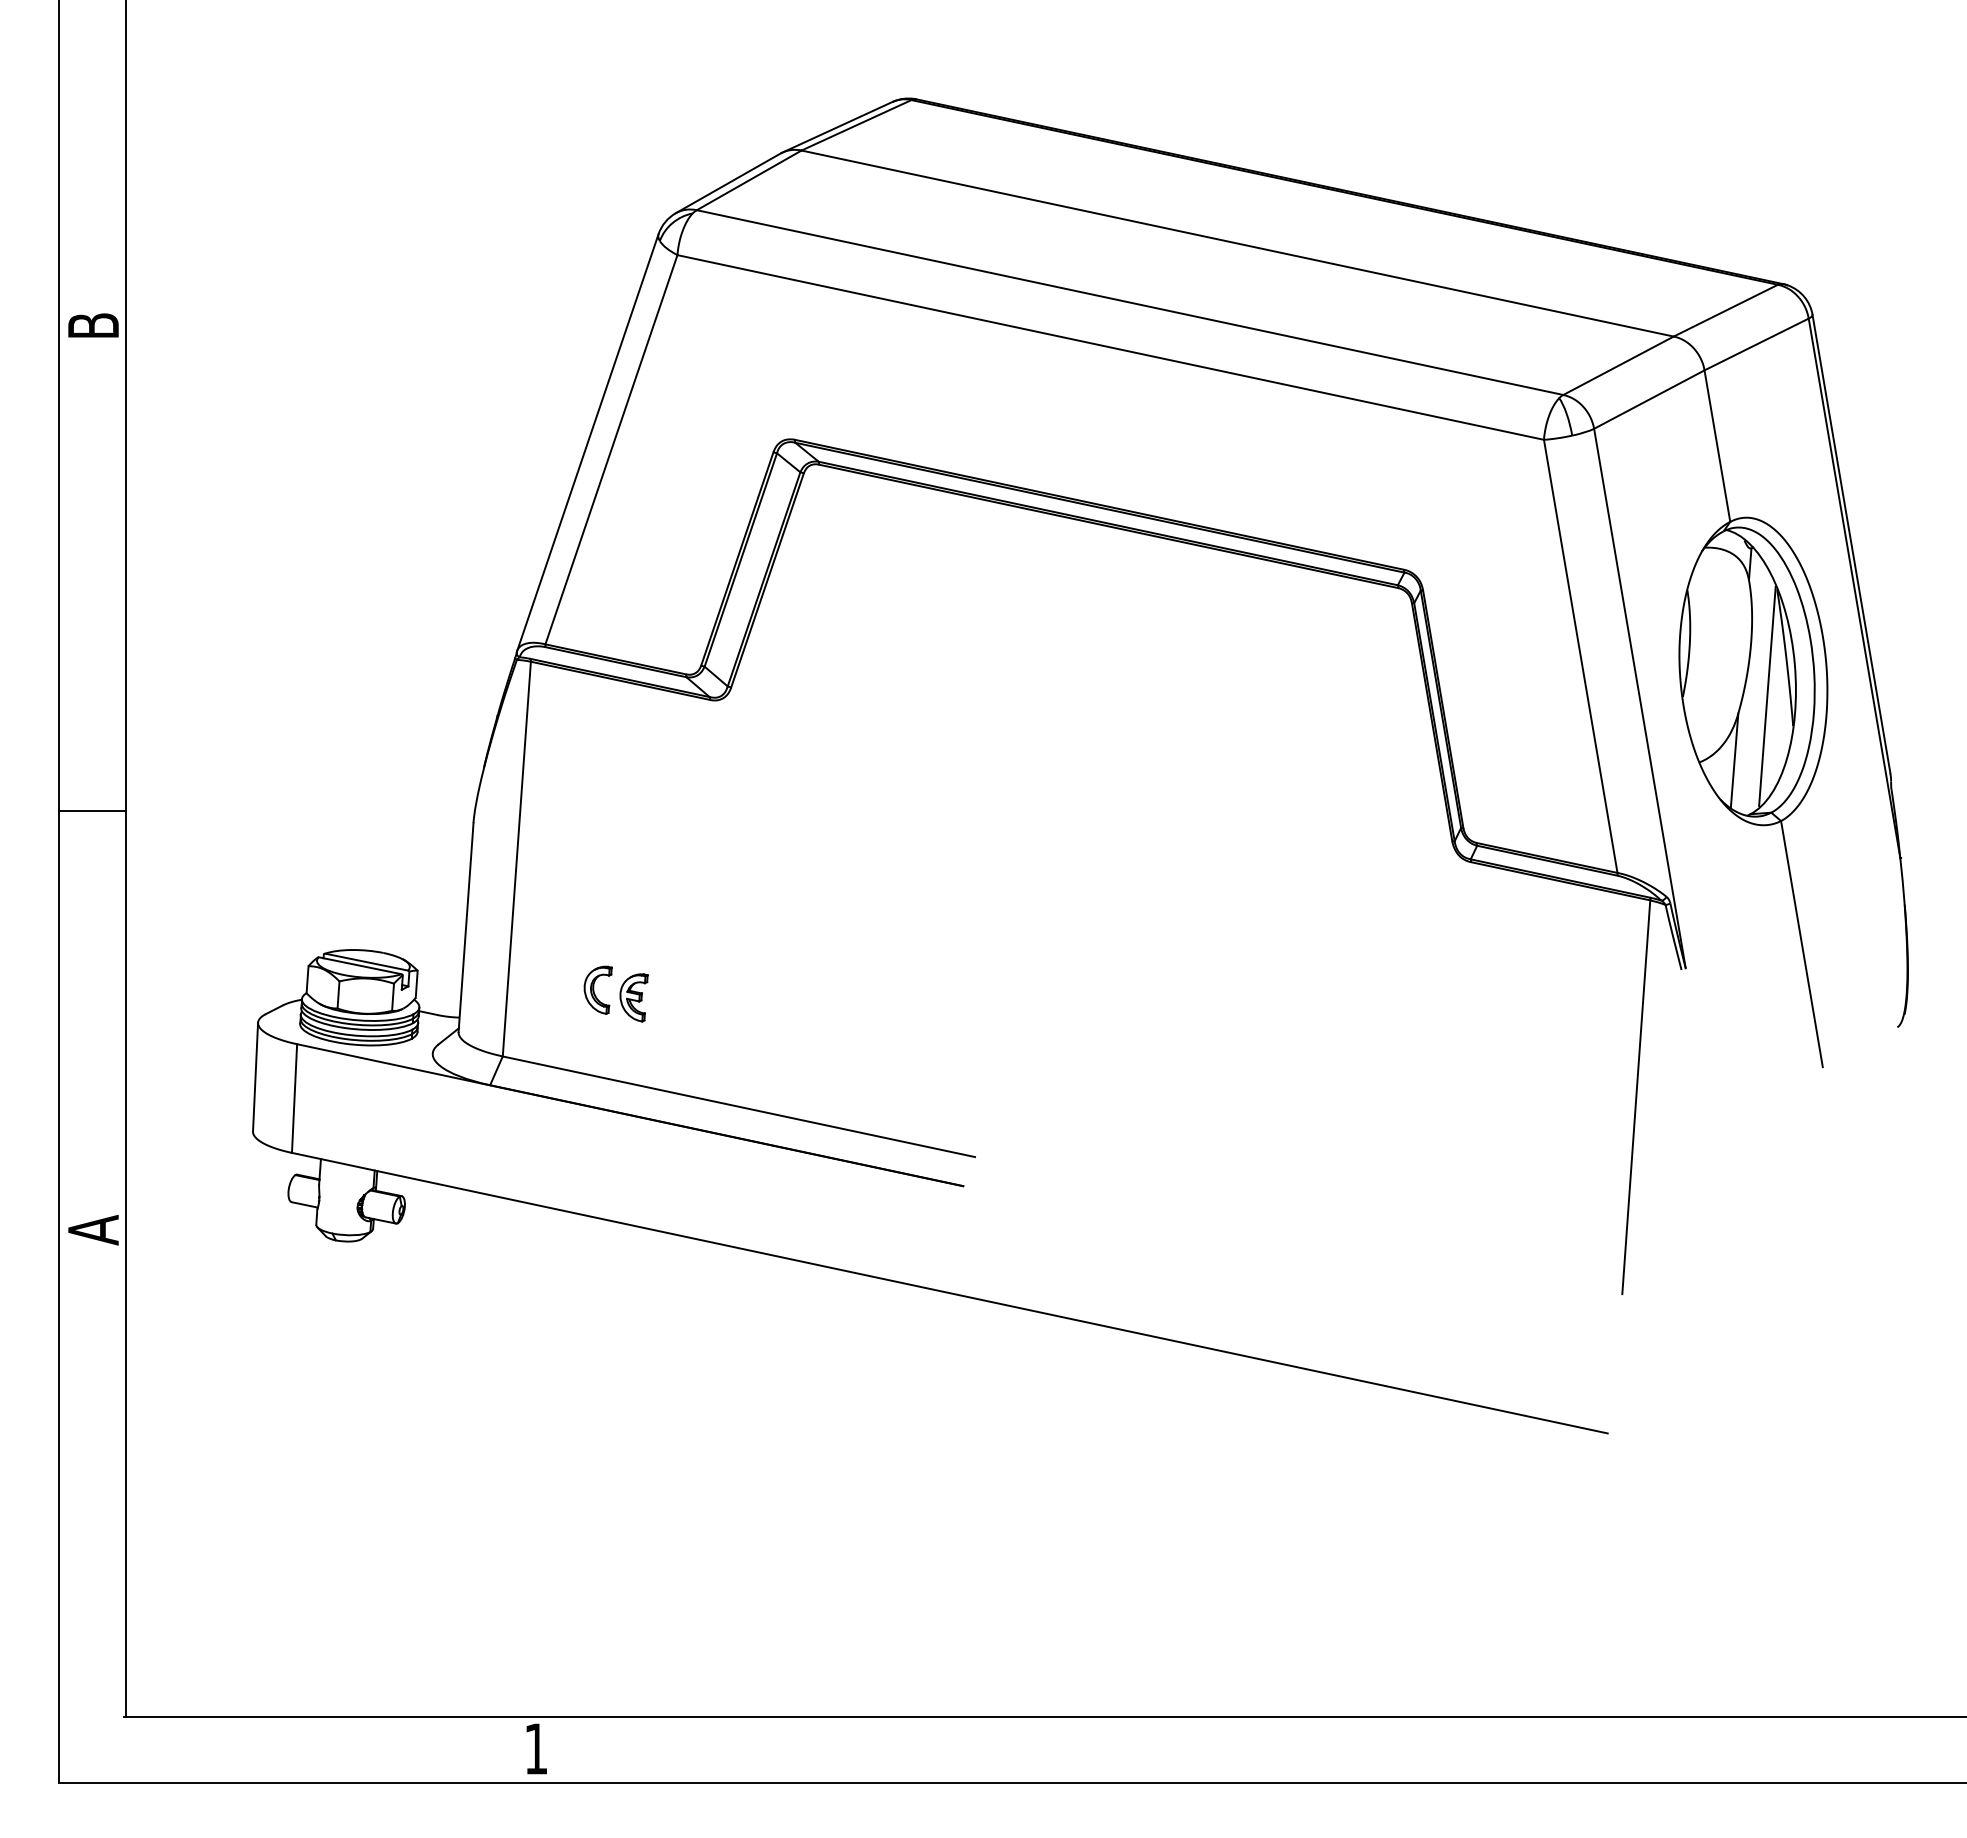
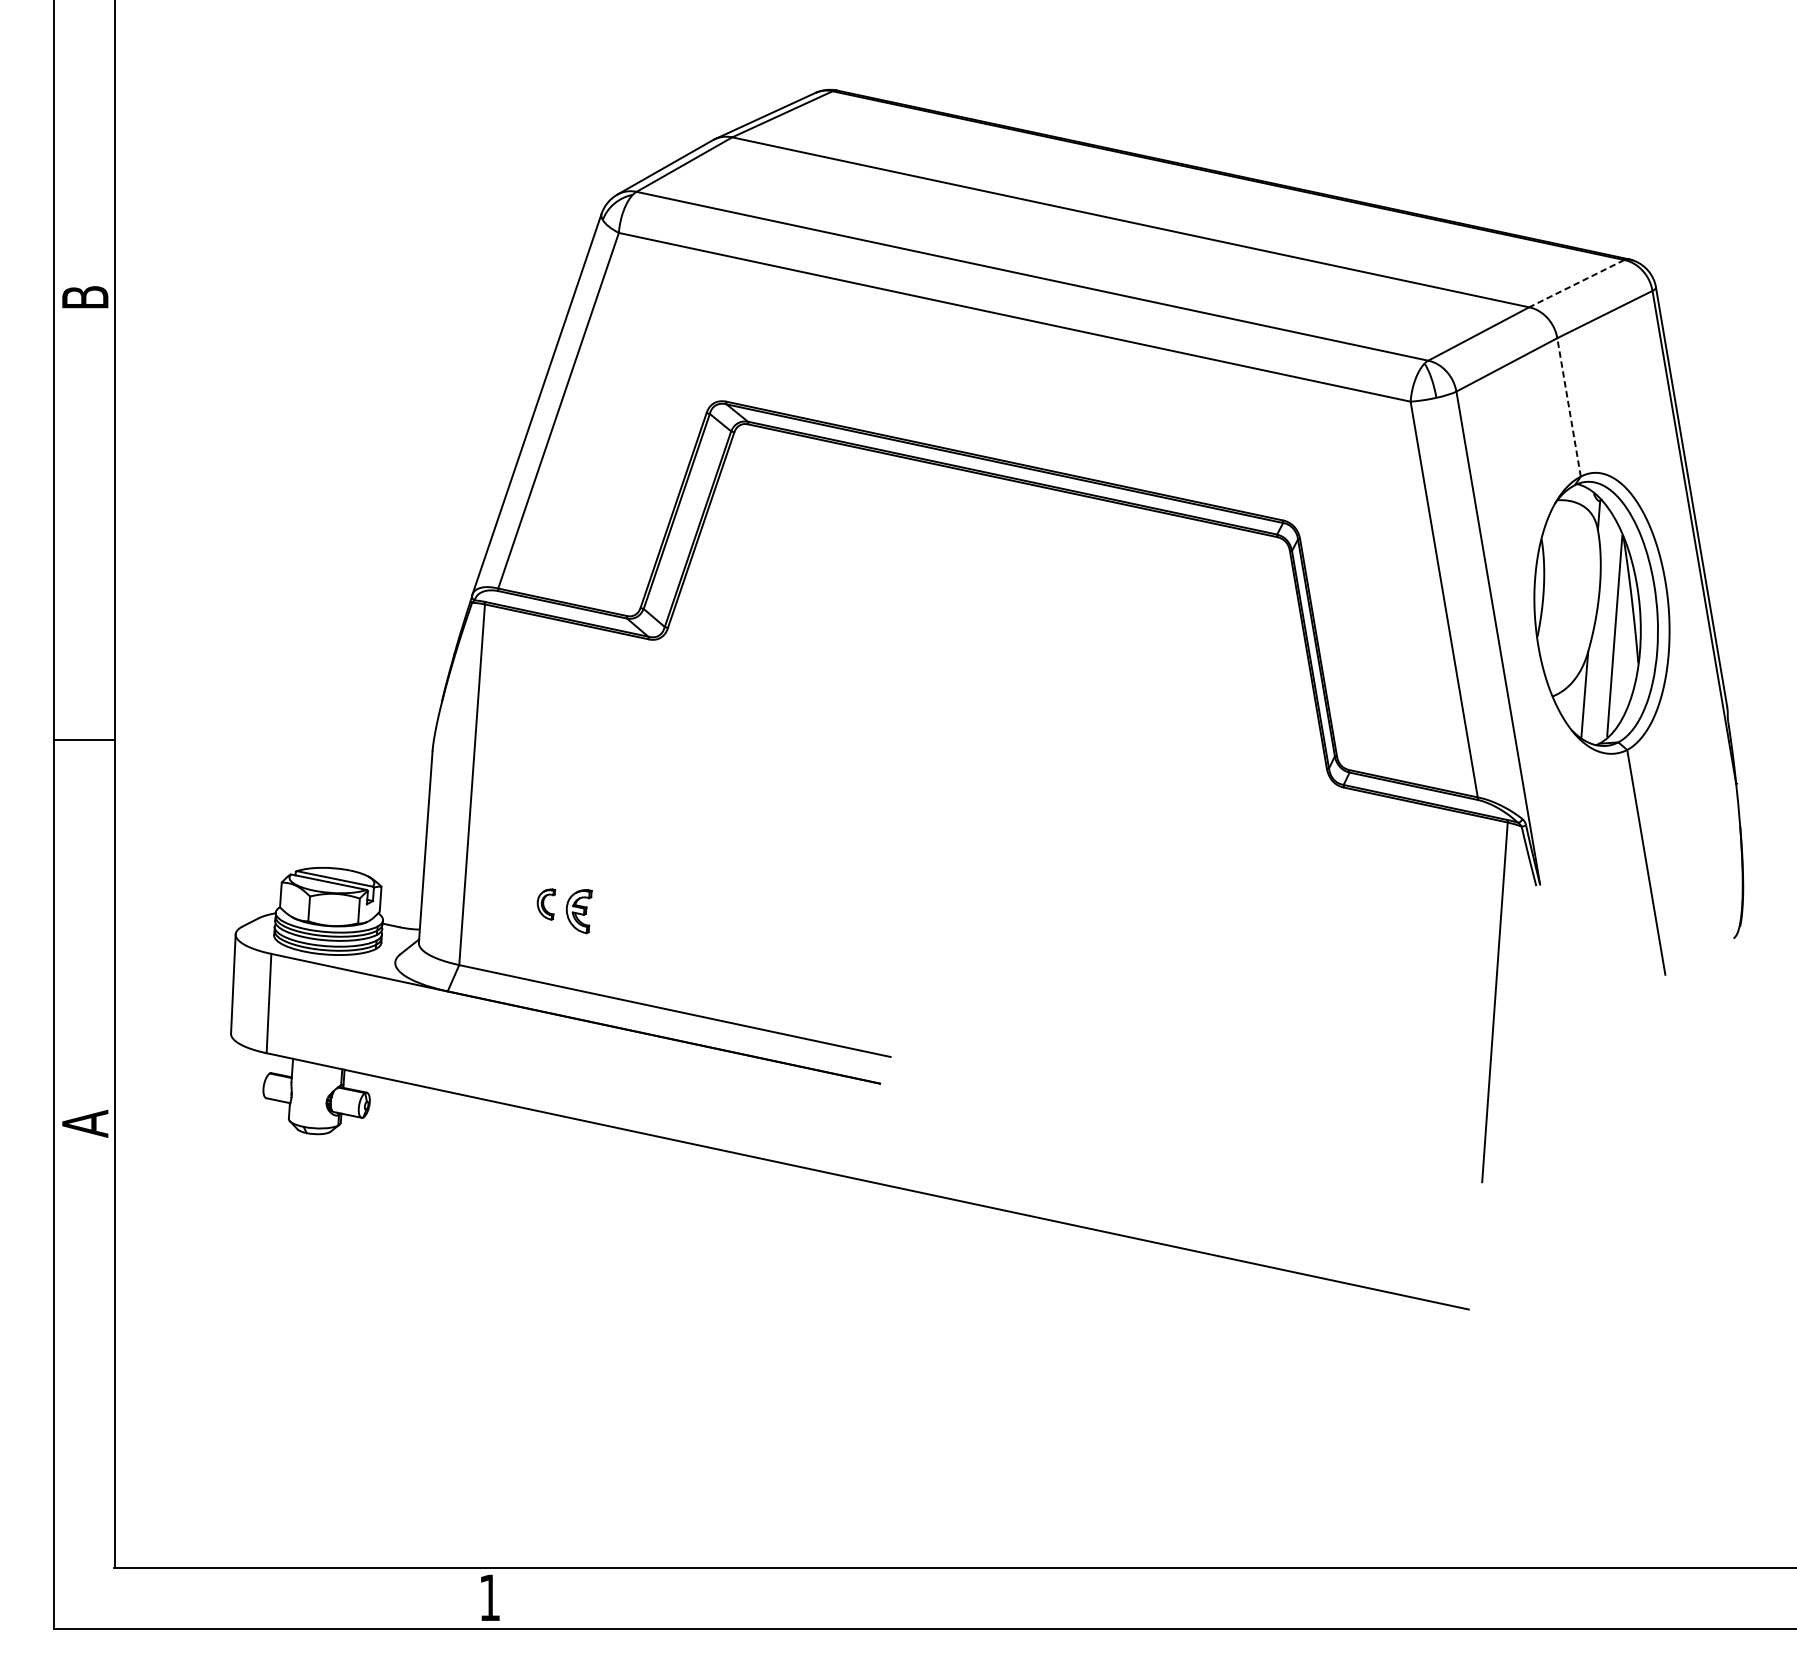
line: (1725, 310) -> (1576, 283), solid -> dashed
line: (1717, 446) -> (1569, 407), solid -> dashed
part: (597, 989) -> (545, 903), size x0.7

